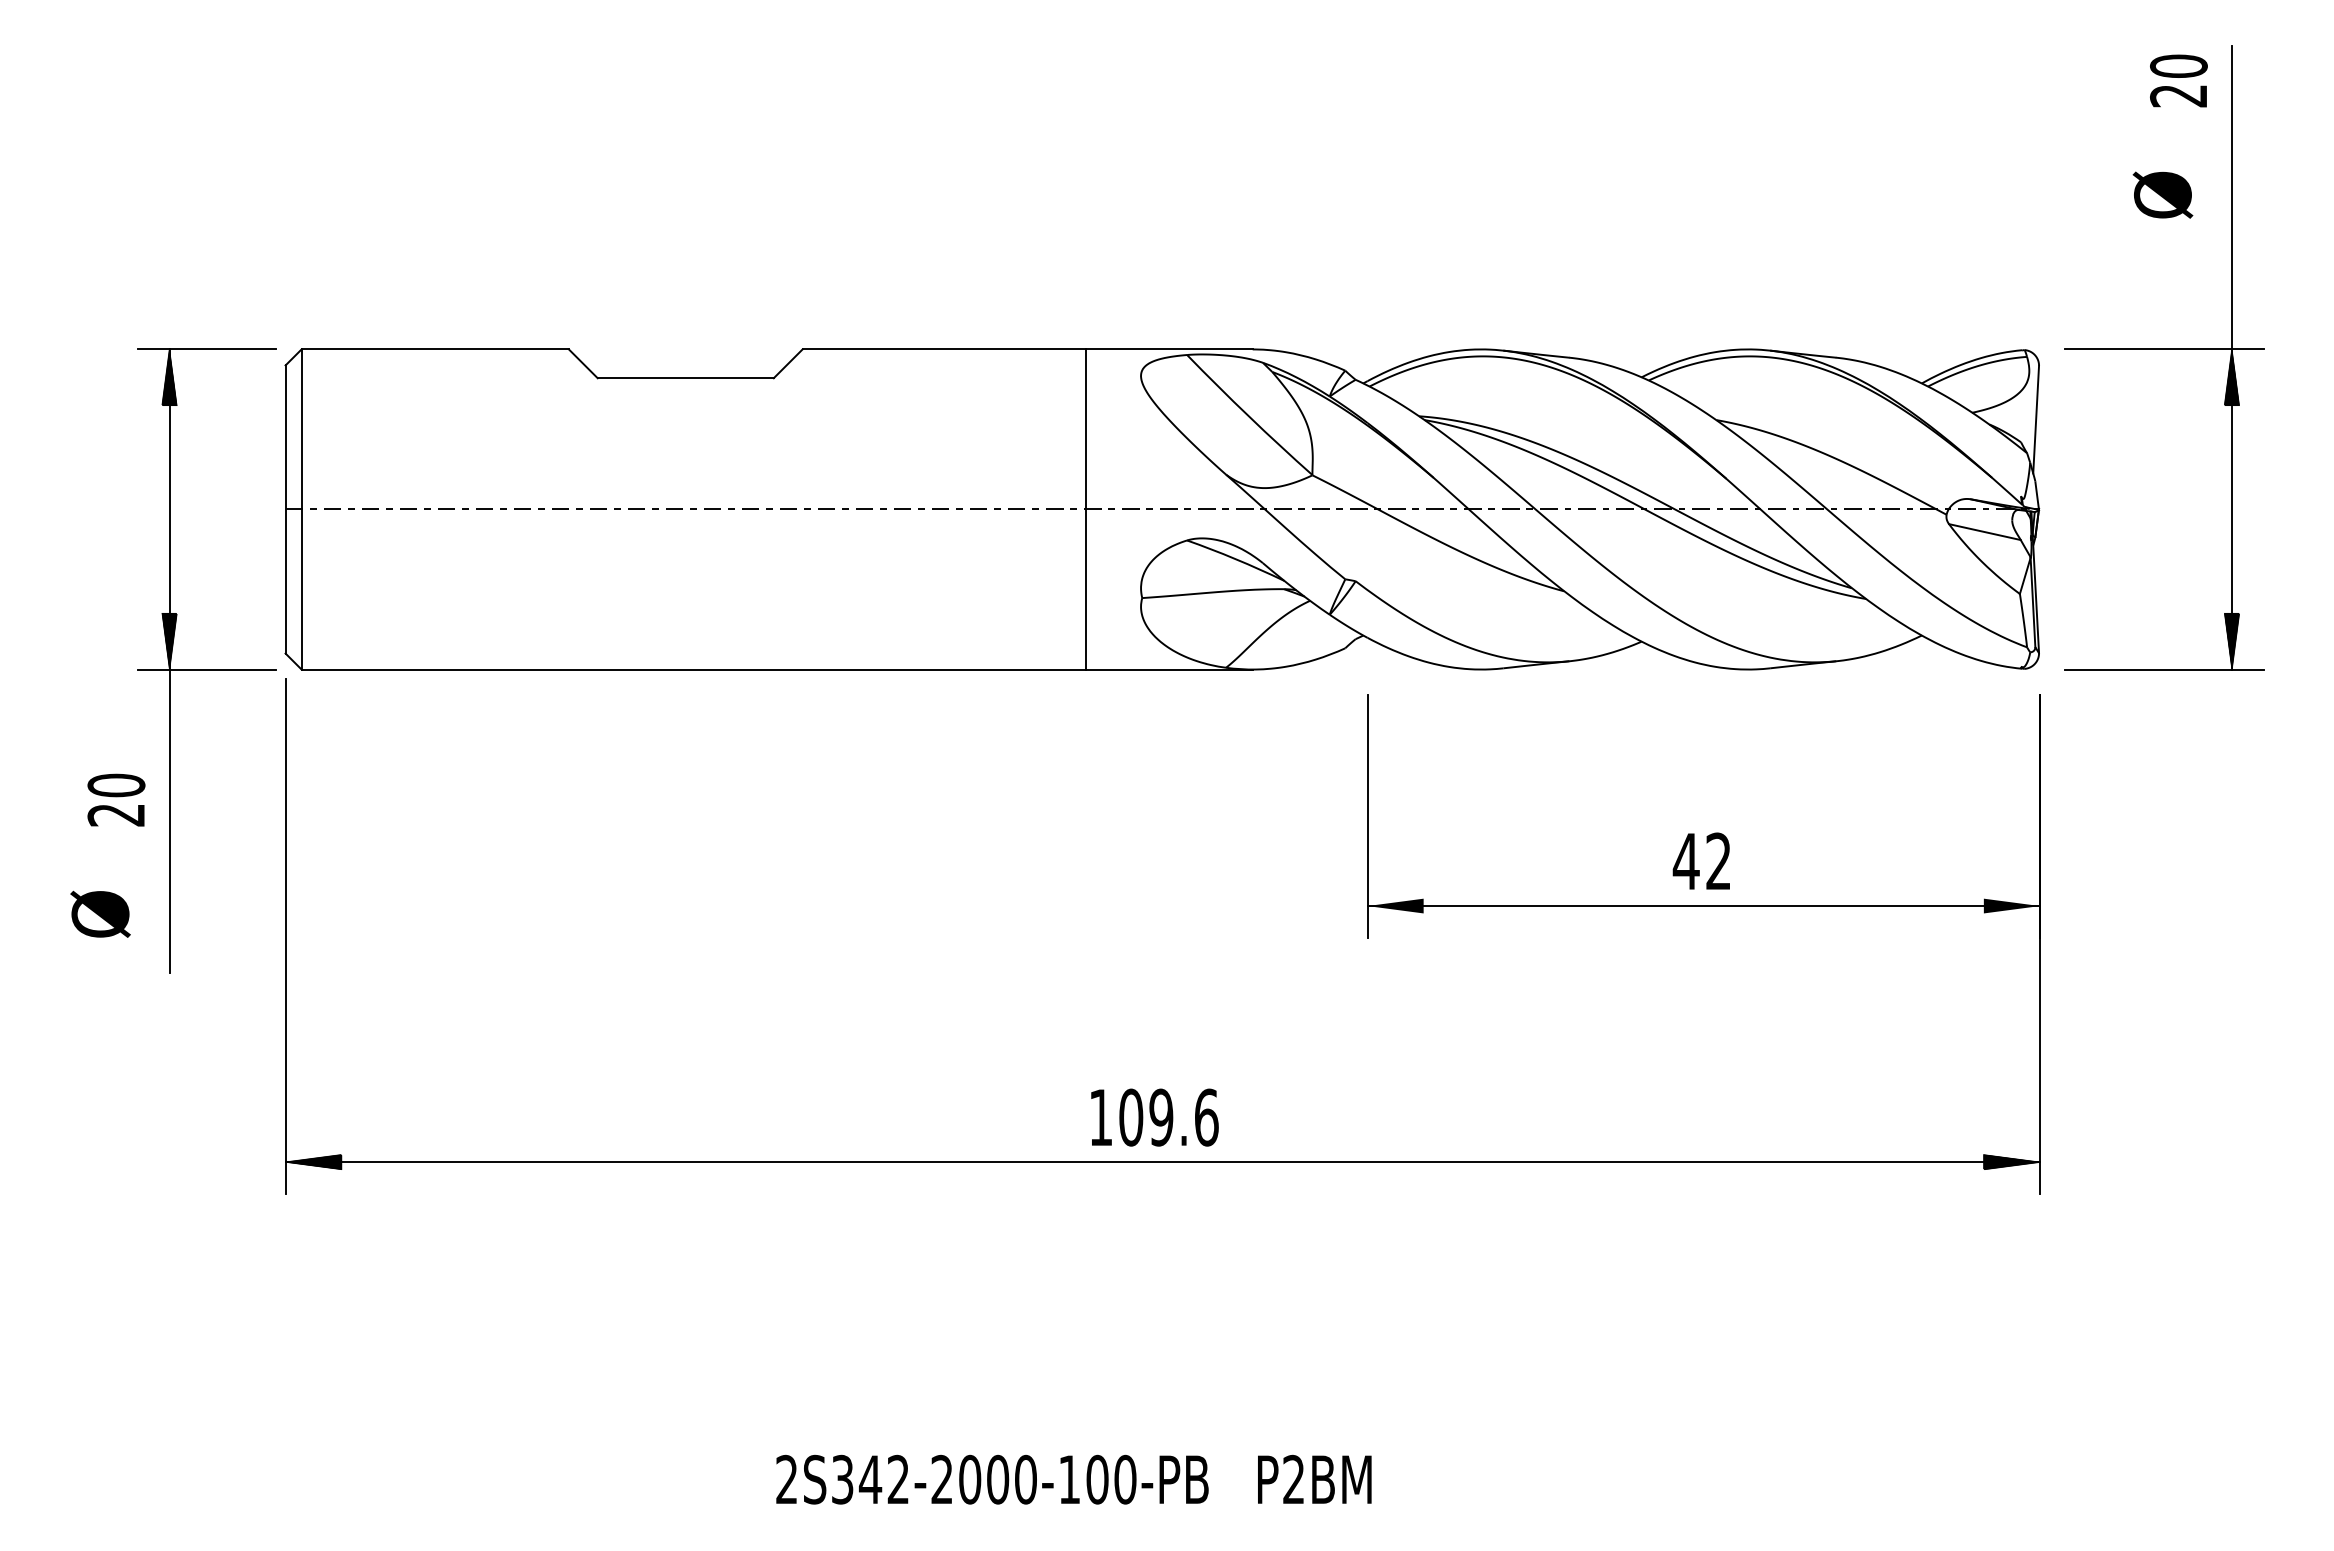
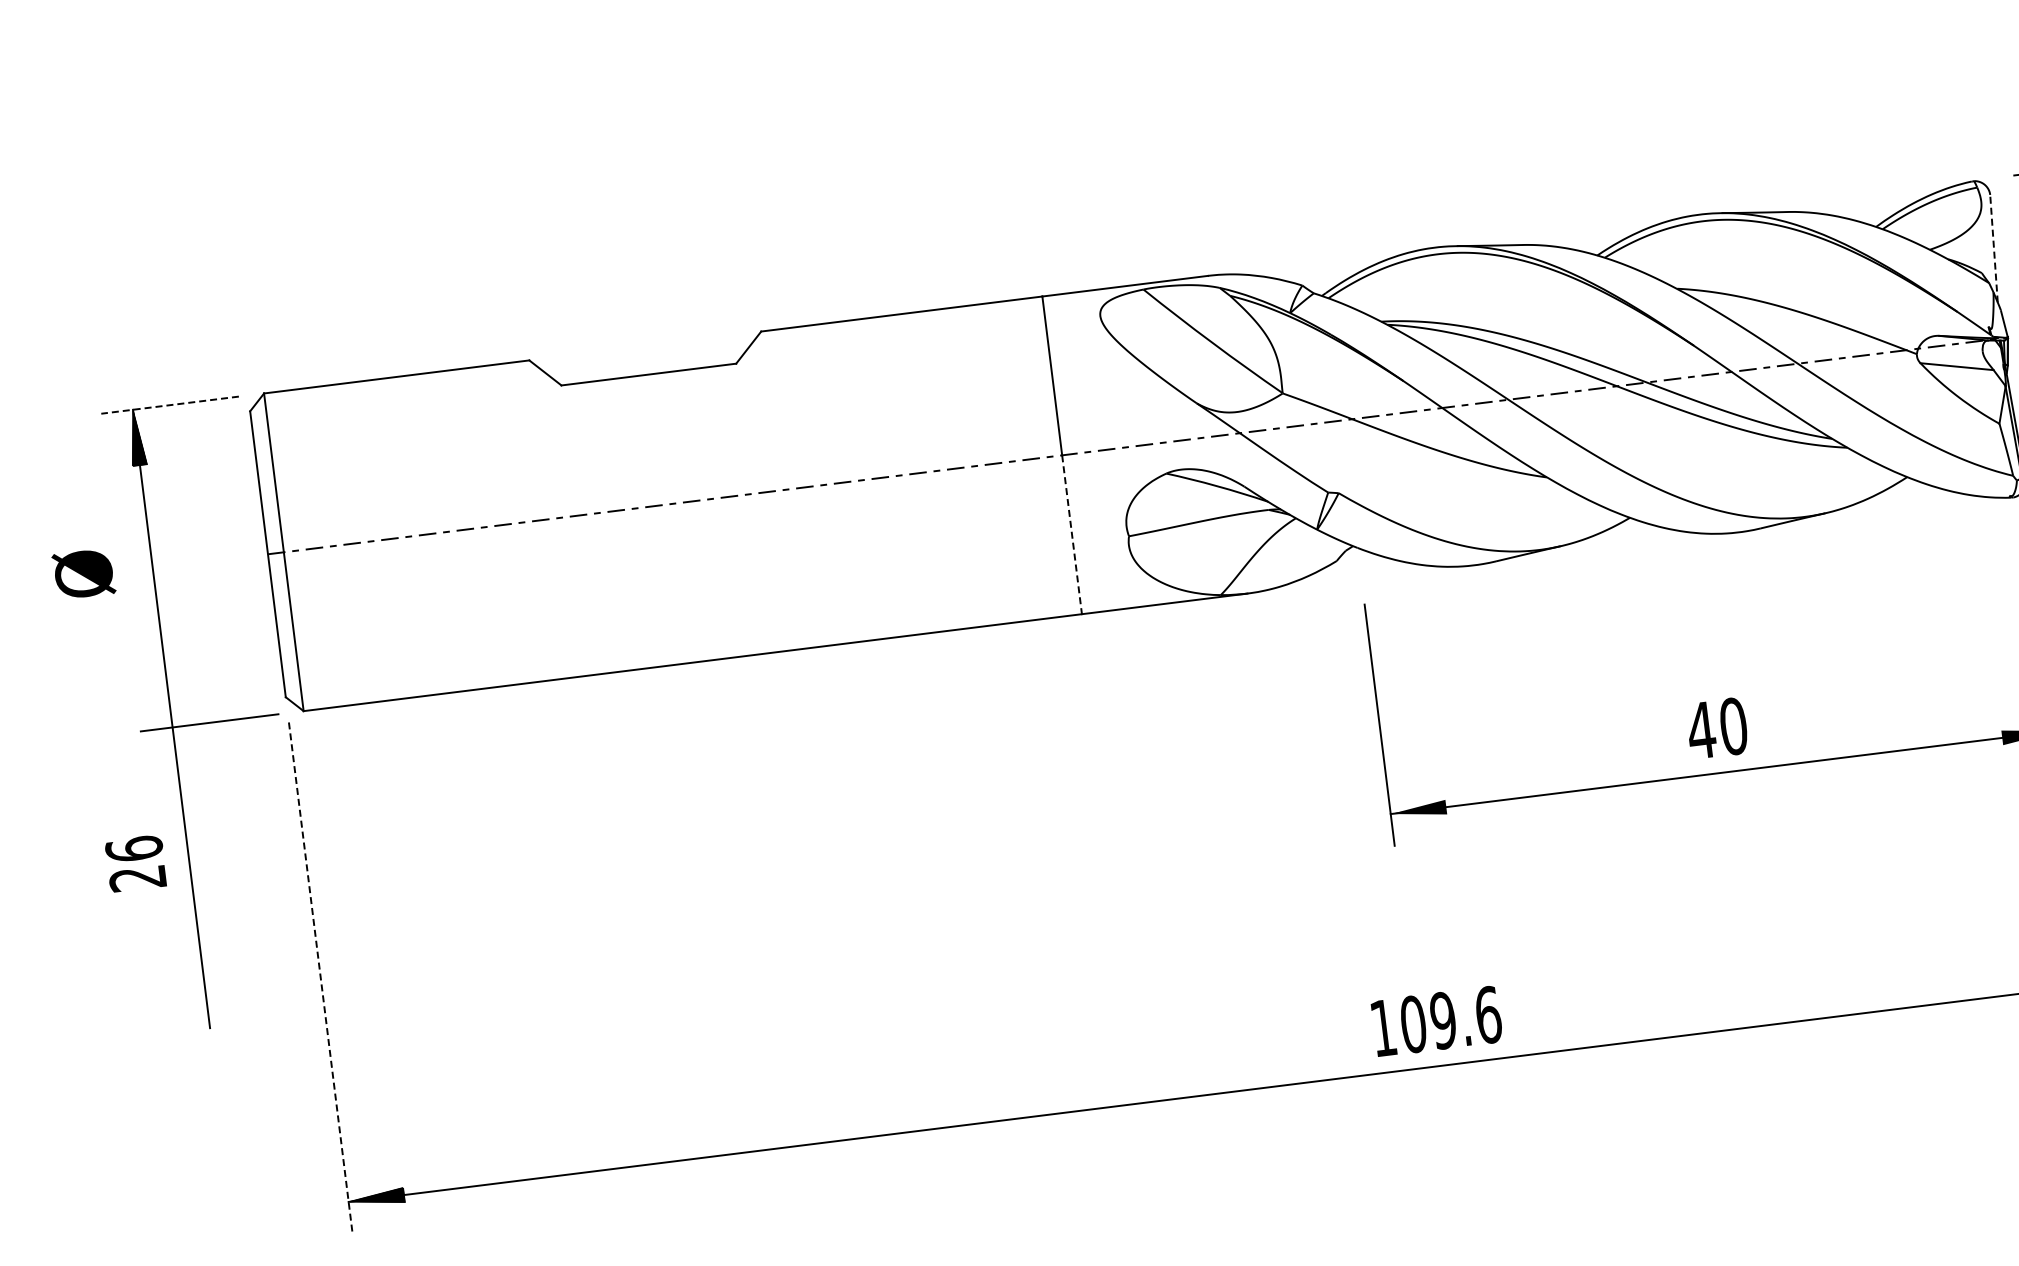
line: (206, 349) -> (169, 405), solid -> dashed
line: (2036, 419) -> (1994, 248), solid -> dashed
line: (1085, 590) -> (1071, 535), solid -> dashed
hatch: (169, 641) -> (169, 699), removed
text: (116, 785) -> (134, 849), 20 -> 26
text: (1718, 861) -> (1733, 726), 42 -> 40
text: (100, 913) -> (83, 573), moved
line: (285, 936) -> (320, 978), solid -> dashed
text: (1154, 1117) -> (1436, 1021), moved

